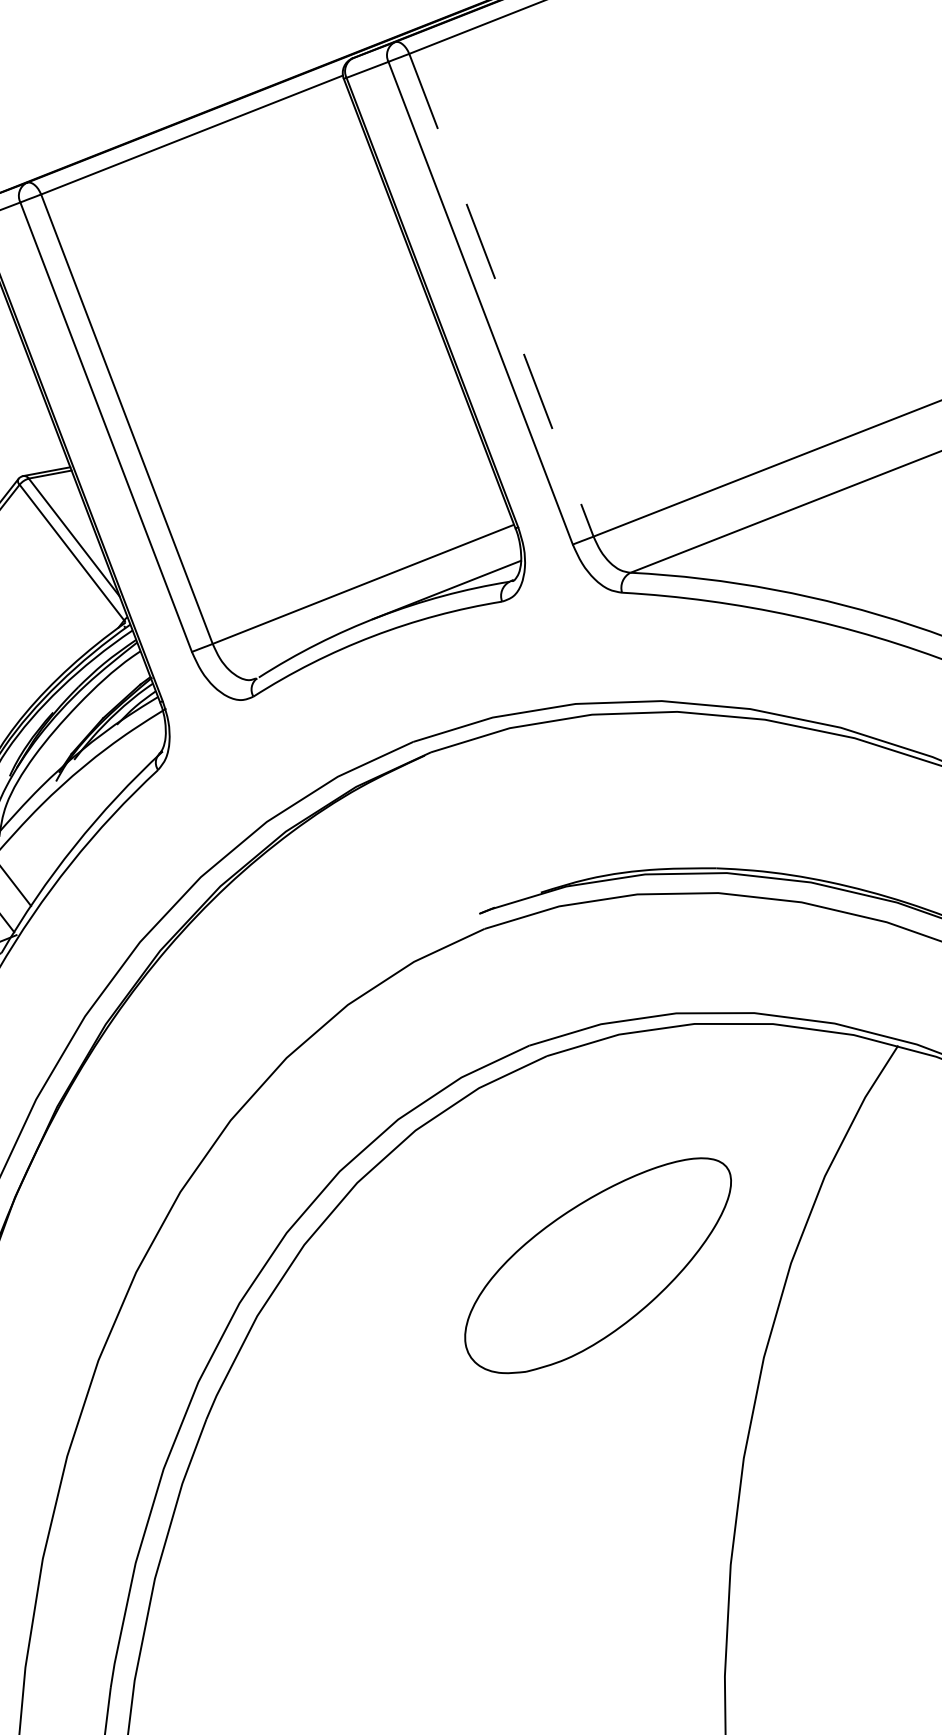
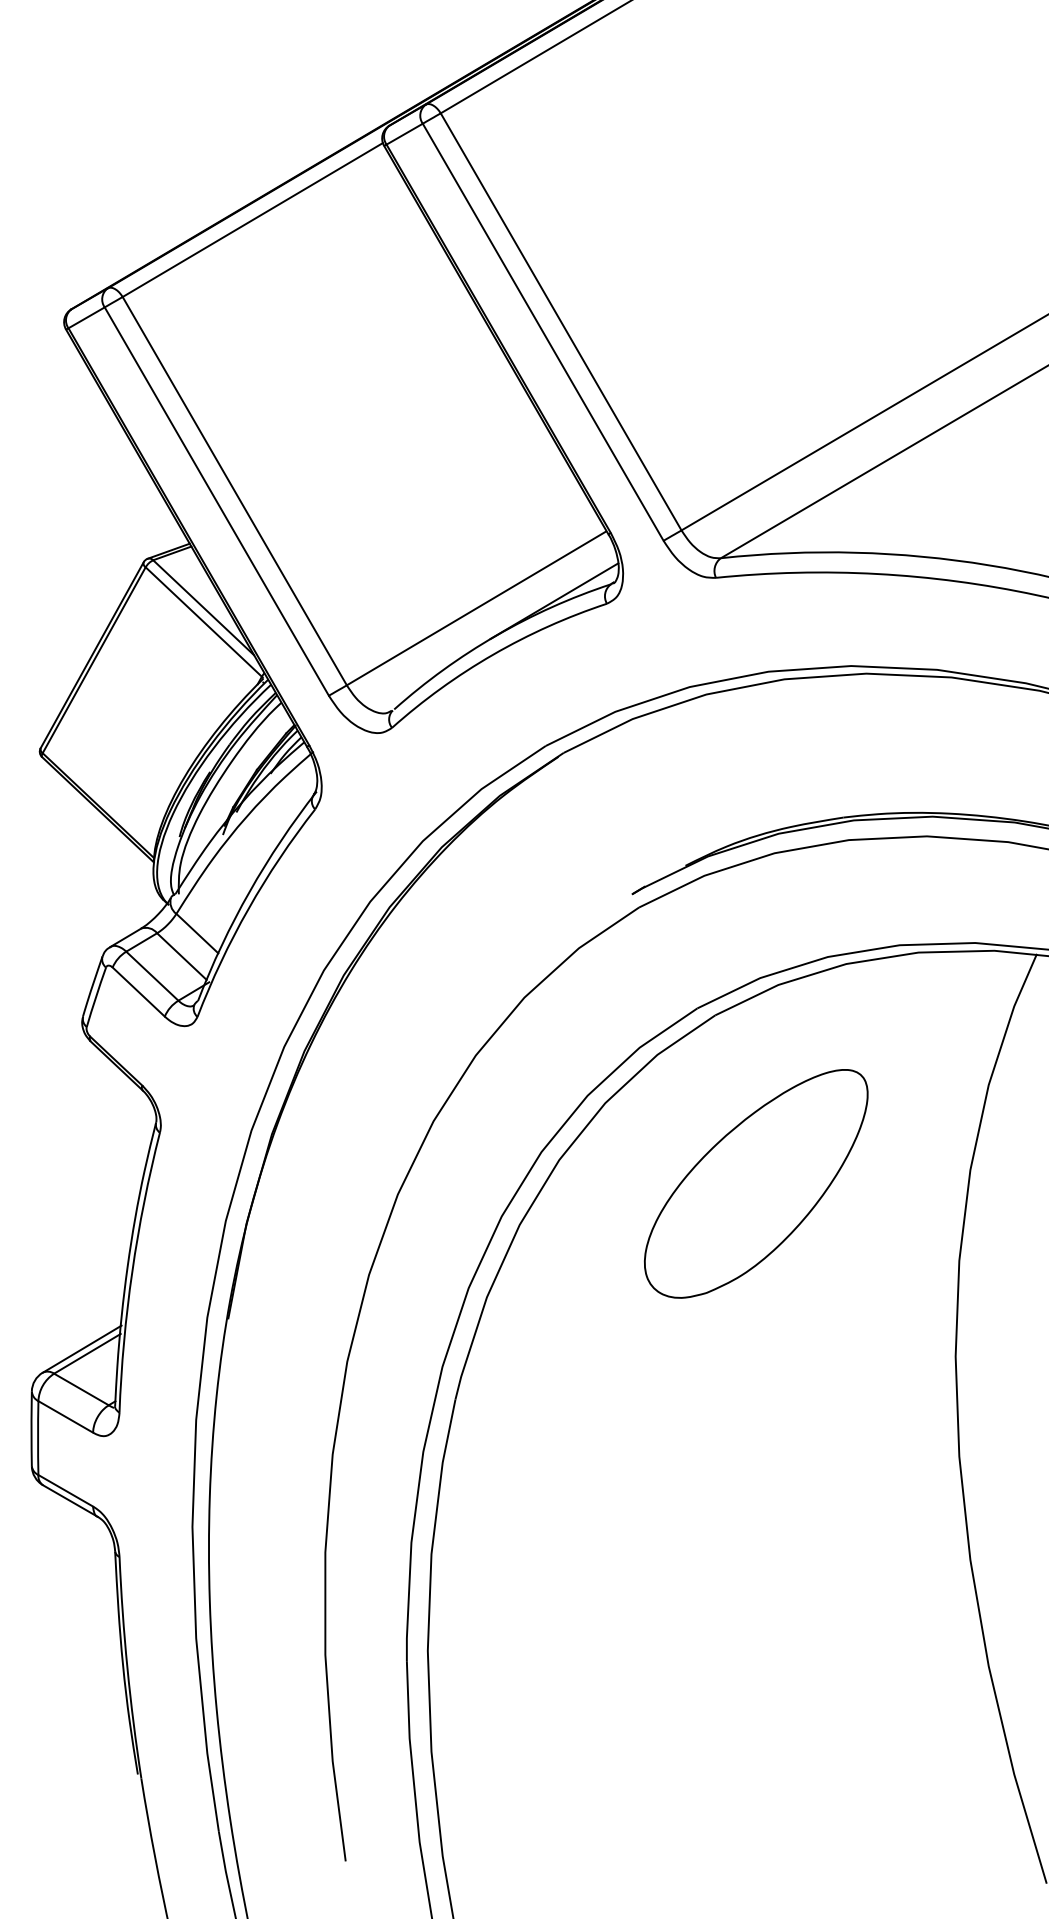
line: (501, 294) -> (561, 321), dashed -> solid
part: (597, 1264) -> (756, 1183), moved

